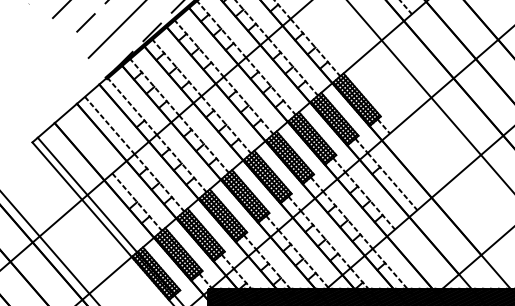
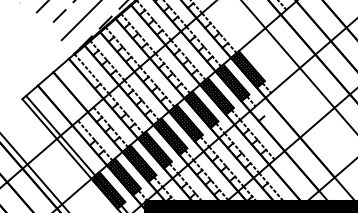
line: (108, 125) -> (75, 87), removed
line: (391, 181) -> (272, 126), removed

